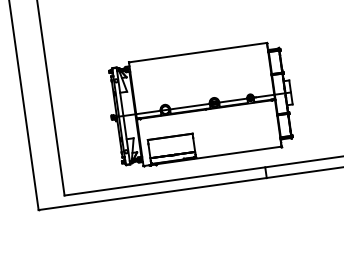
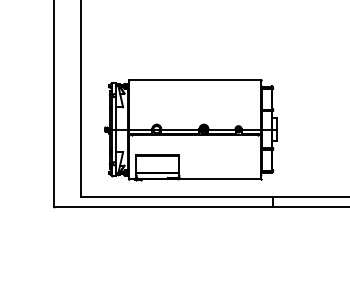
part: (200, 106) -> (190, 130), moved

